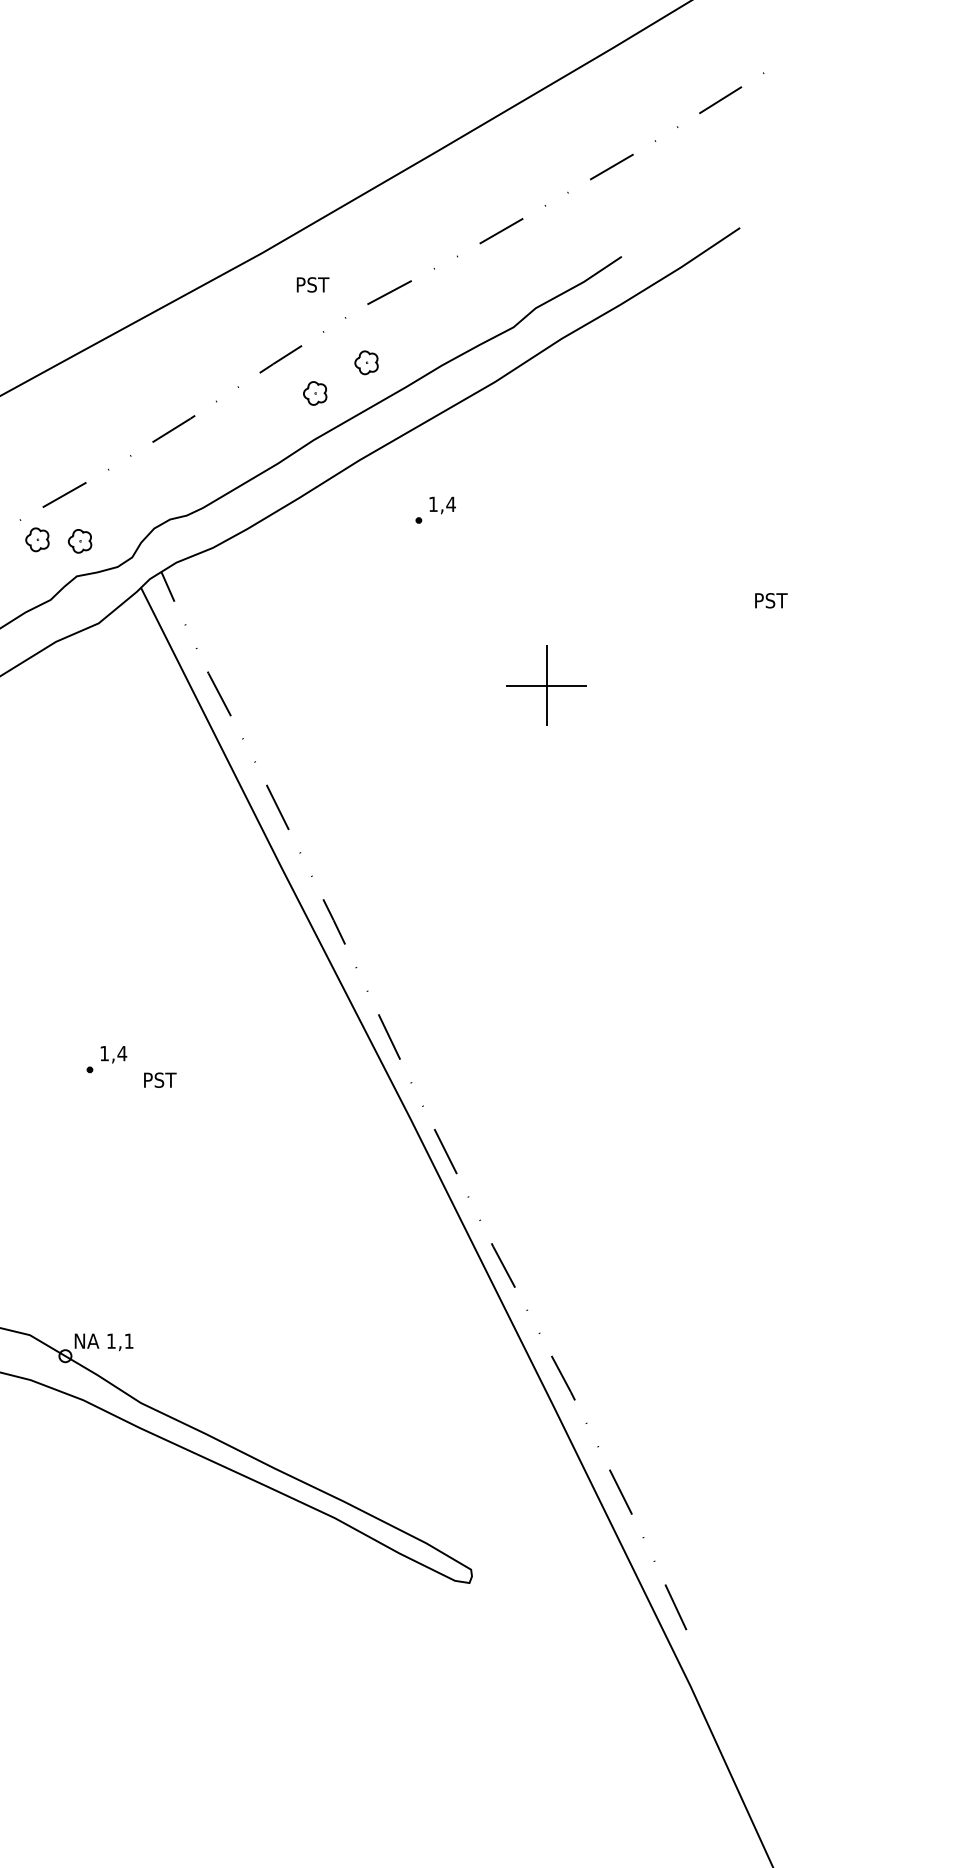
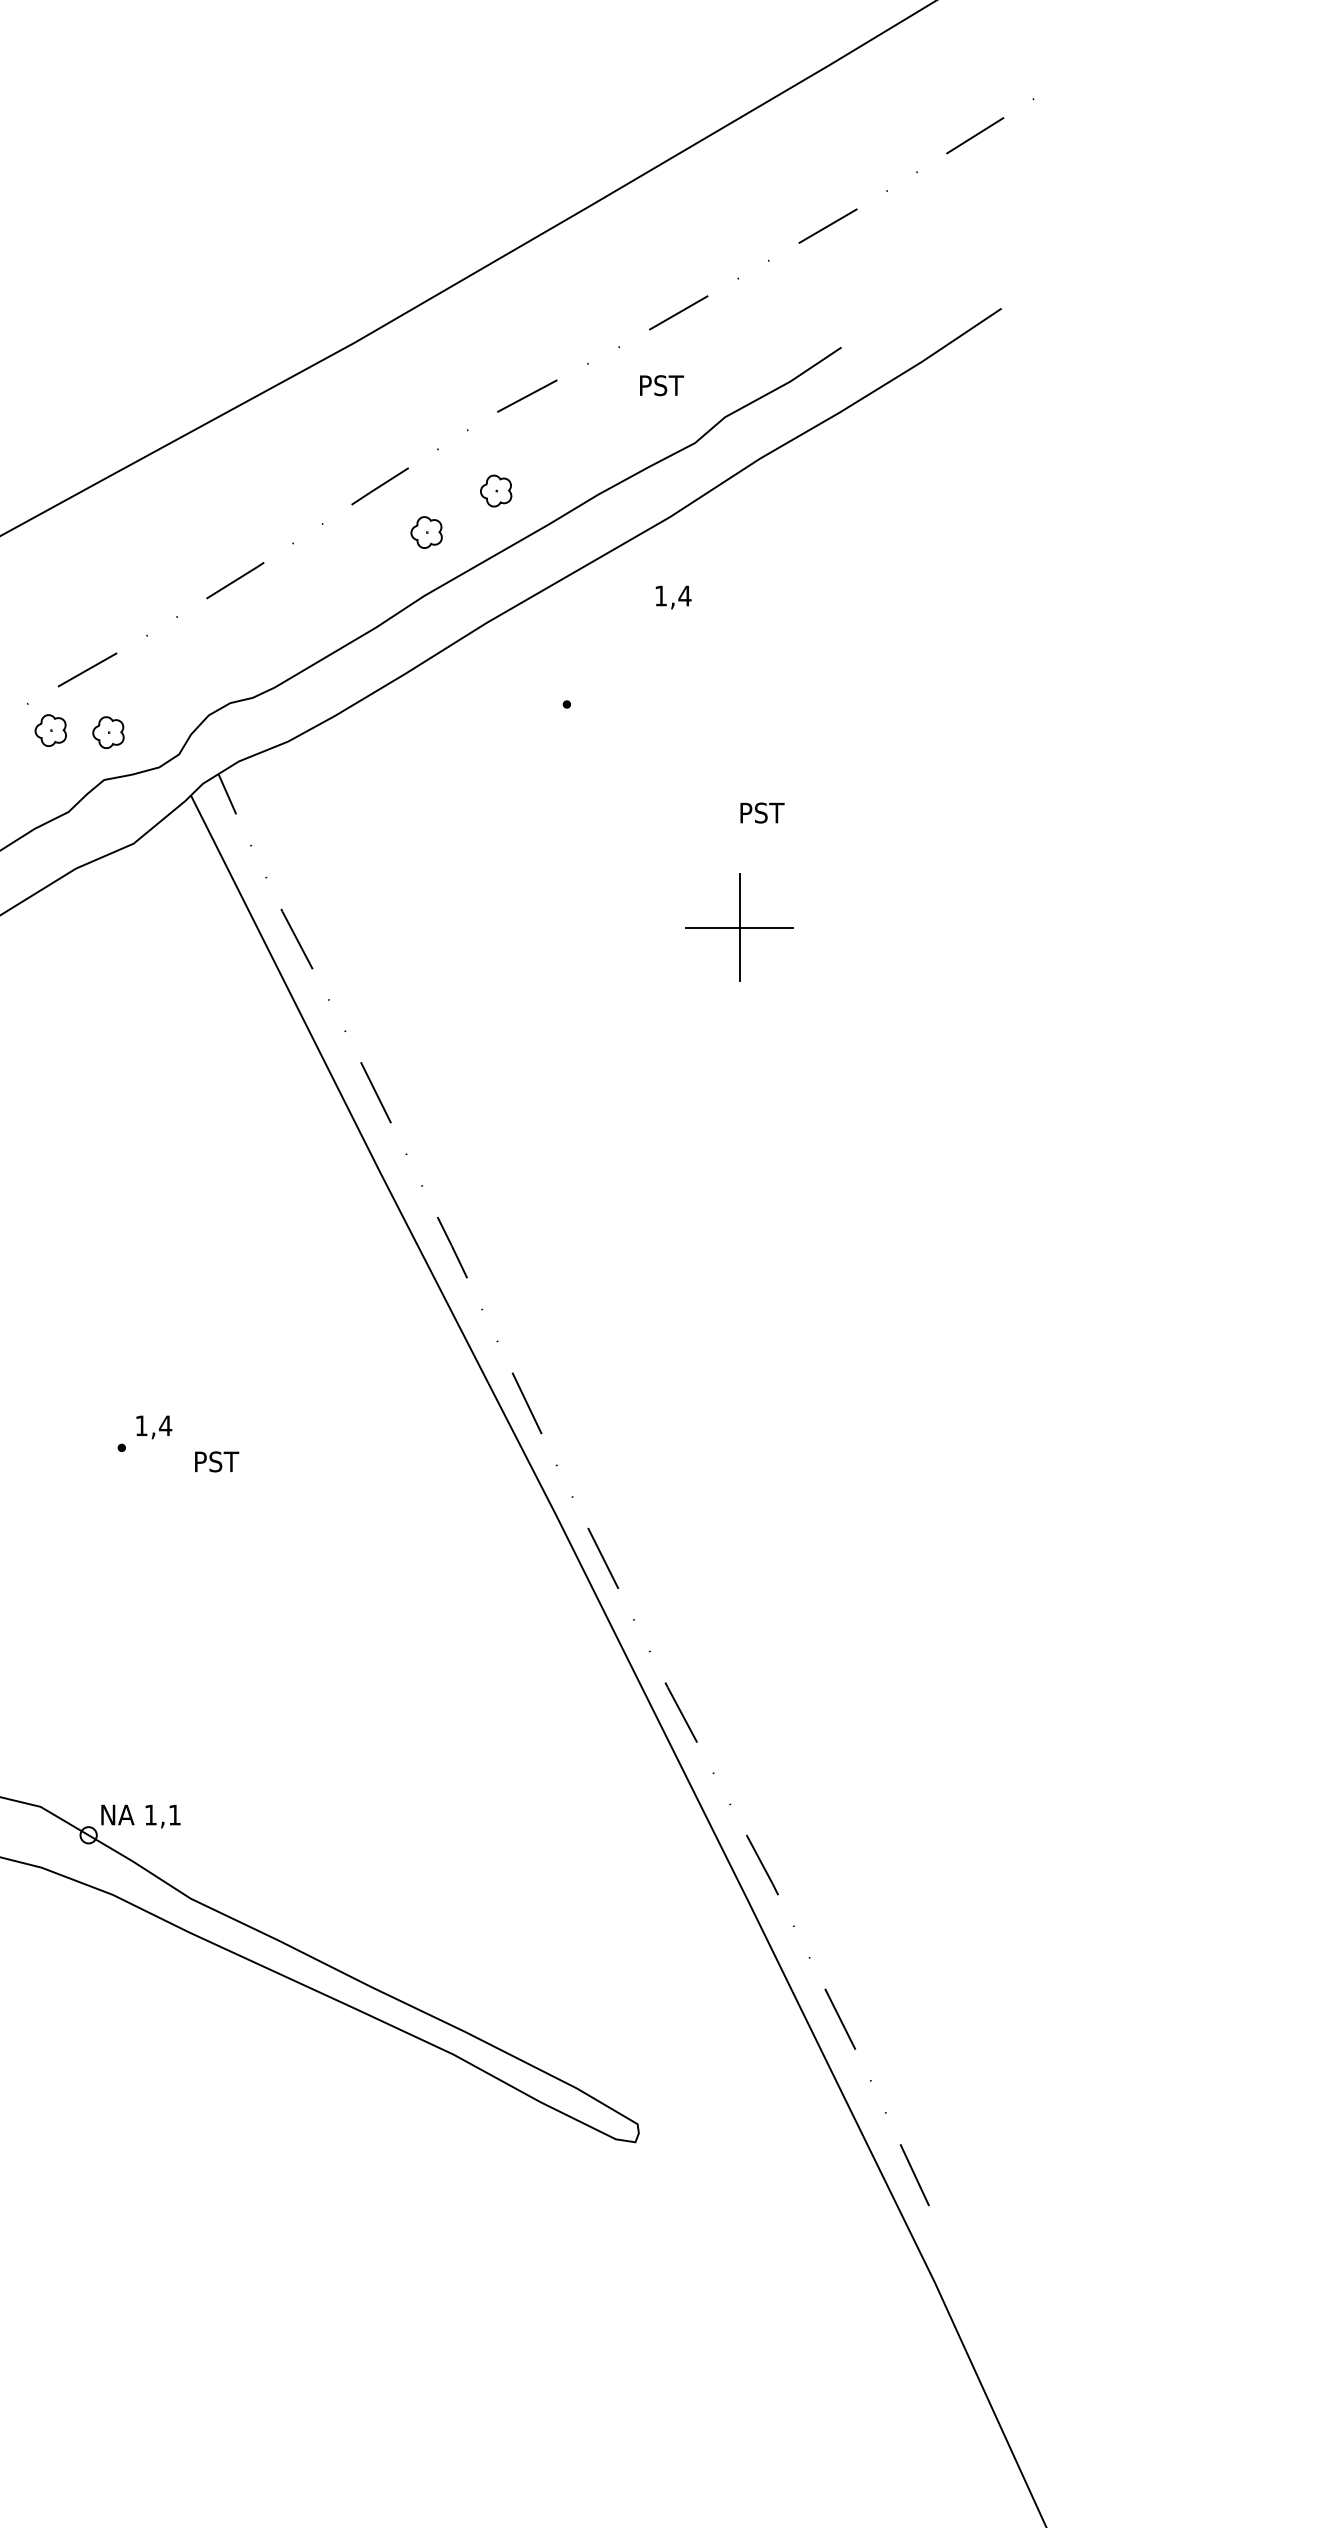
text: (312, 284) -> (661, 385), moved
text: (442, 505) -> (673, 597), moved
text: (771, 600) -> (762, 812), moved

